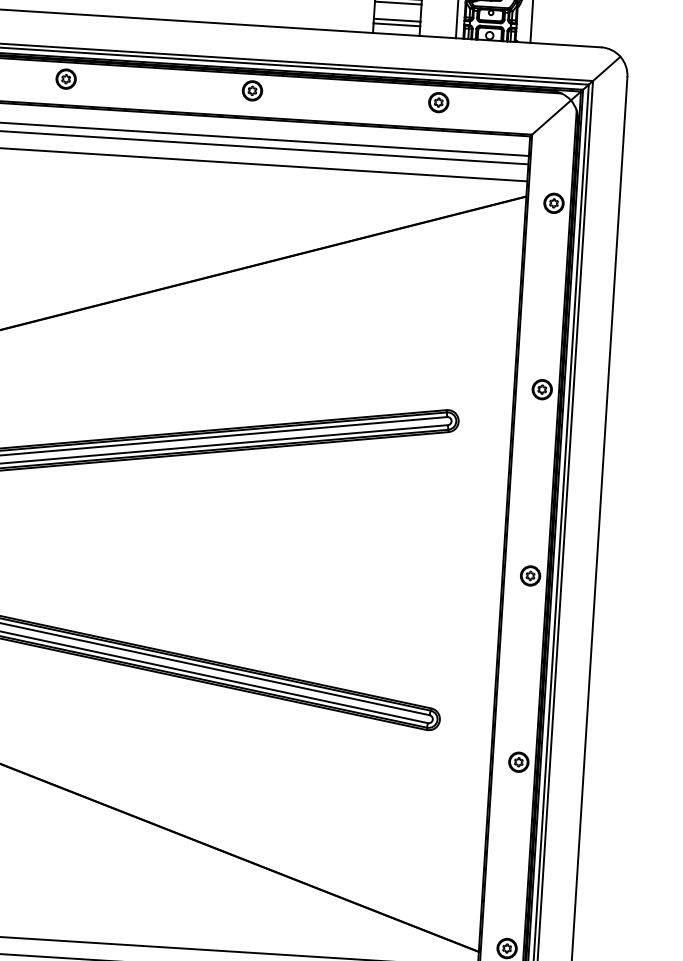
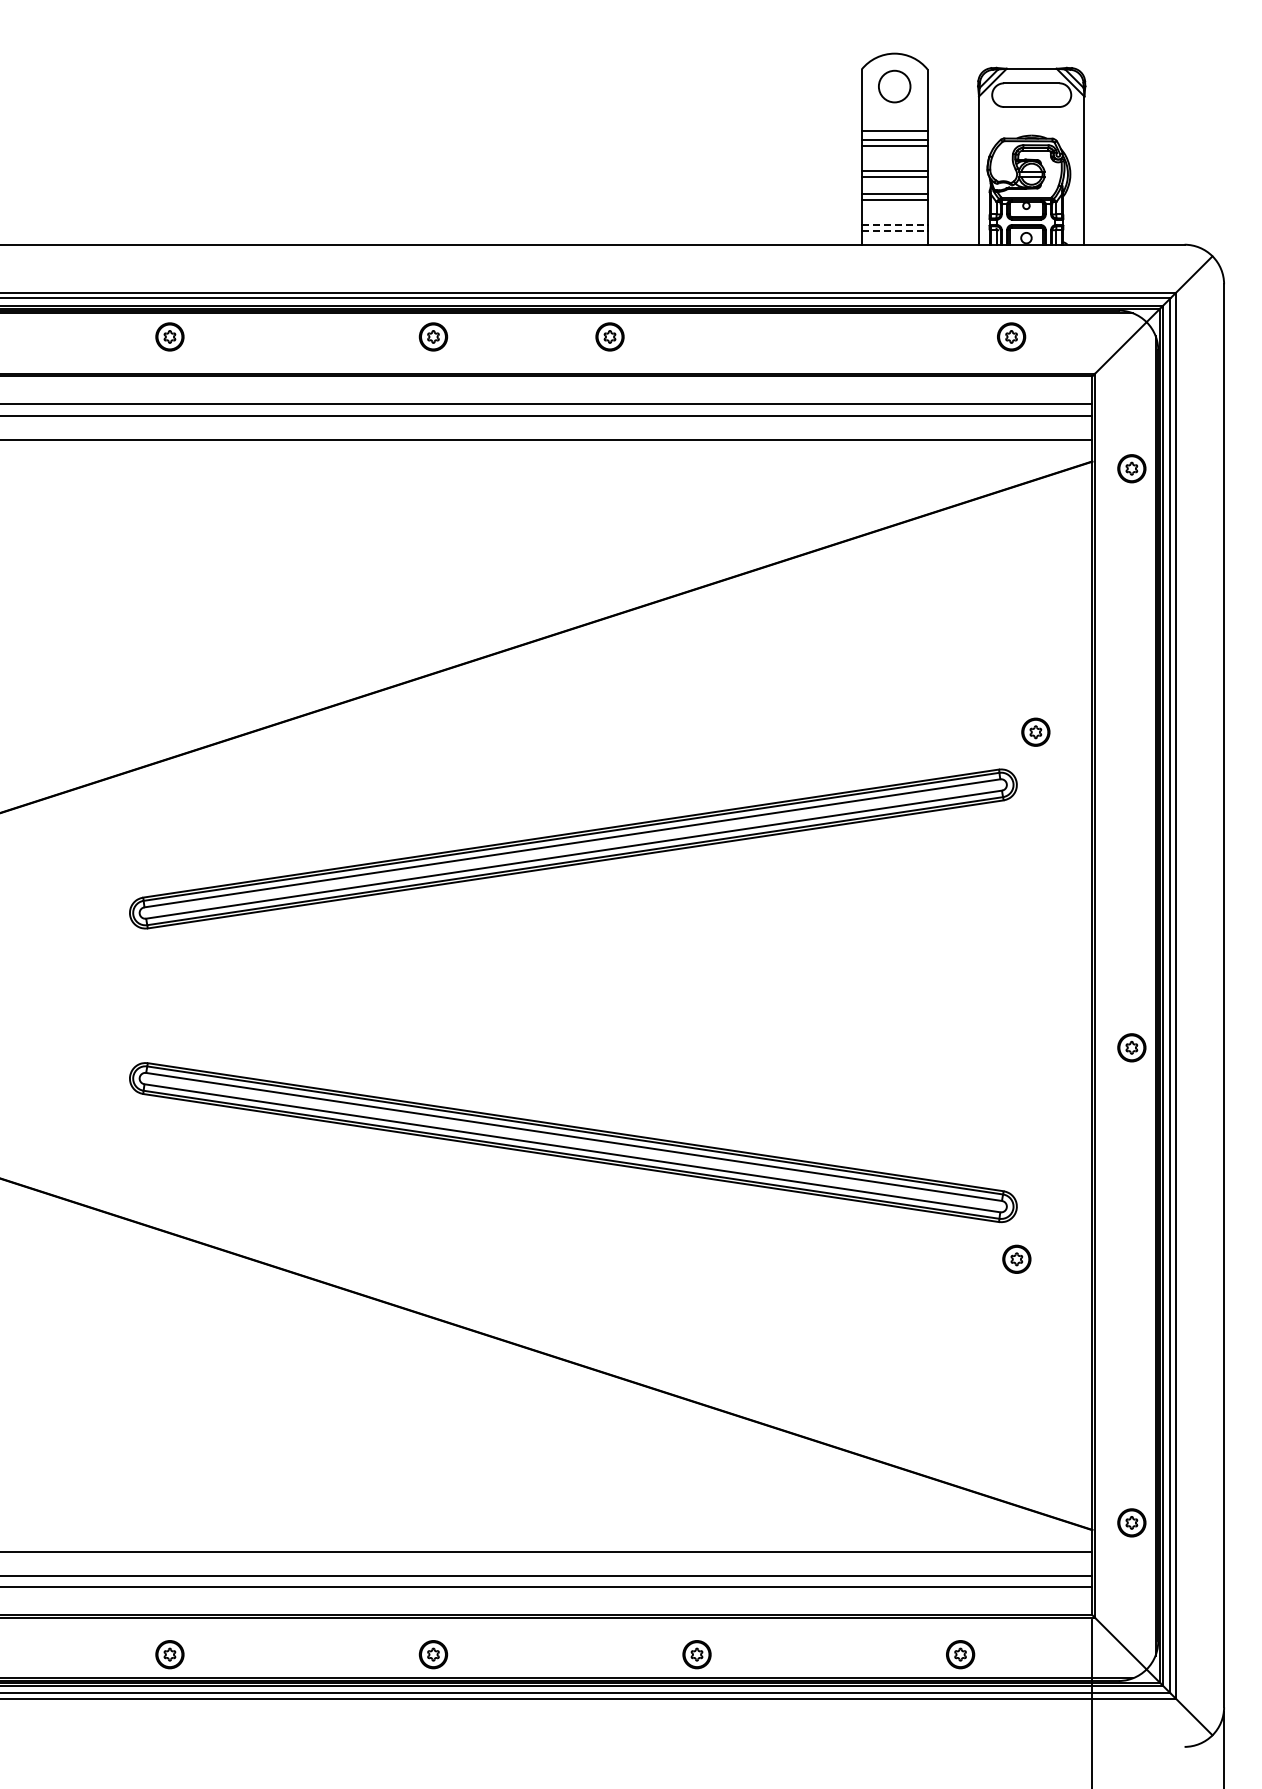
line: (397, 20) -> (894, 224), solid -> dashed
line: (396, 25) -> (894, 231), solid -> dashed
part: (252, 90) -> (609, 336), moved
part: (438, 102) -> (1011, 336), moved
part: (542, 389) -> (1035, 731), moved
part: (530, 575) -> (1131, 1047), moved
part: (518, 761) -> (1016, 1258), moved

